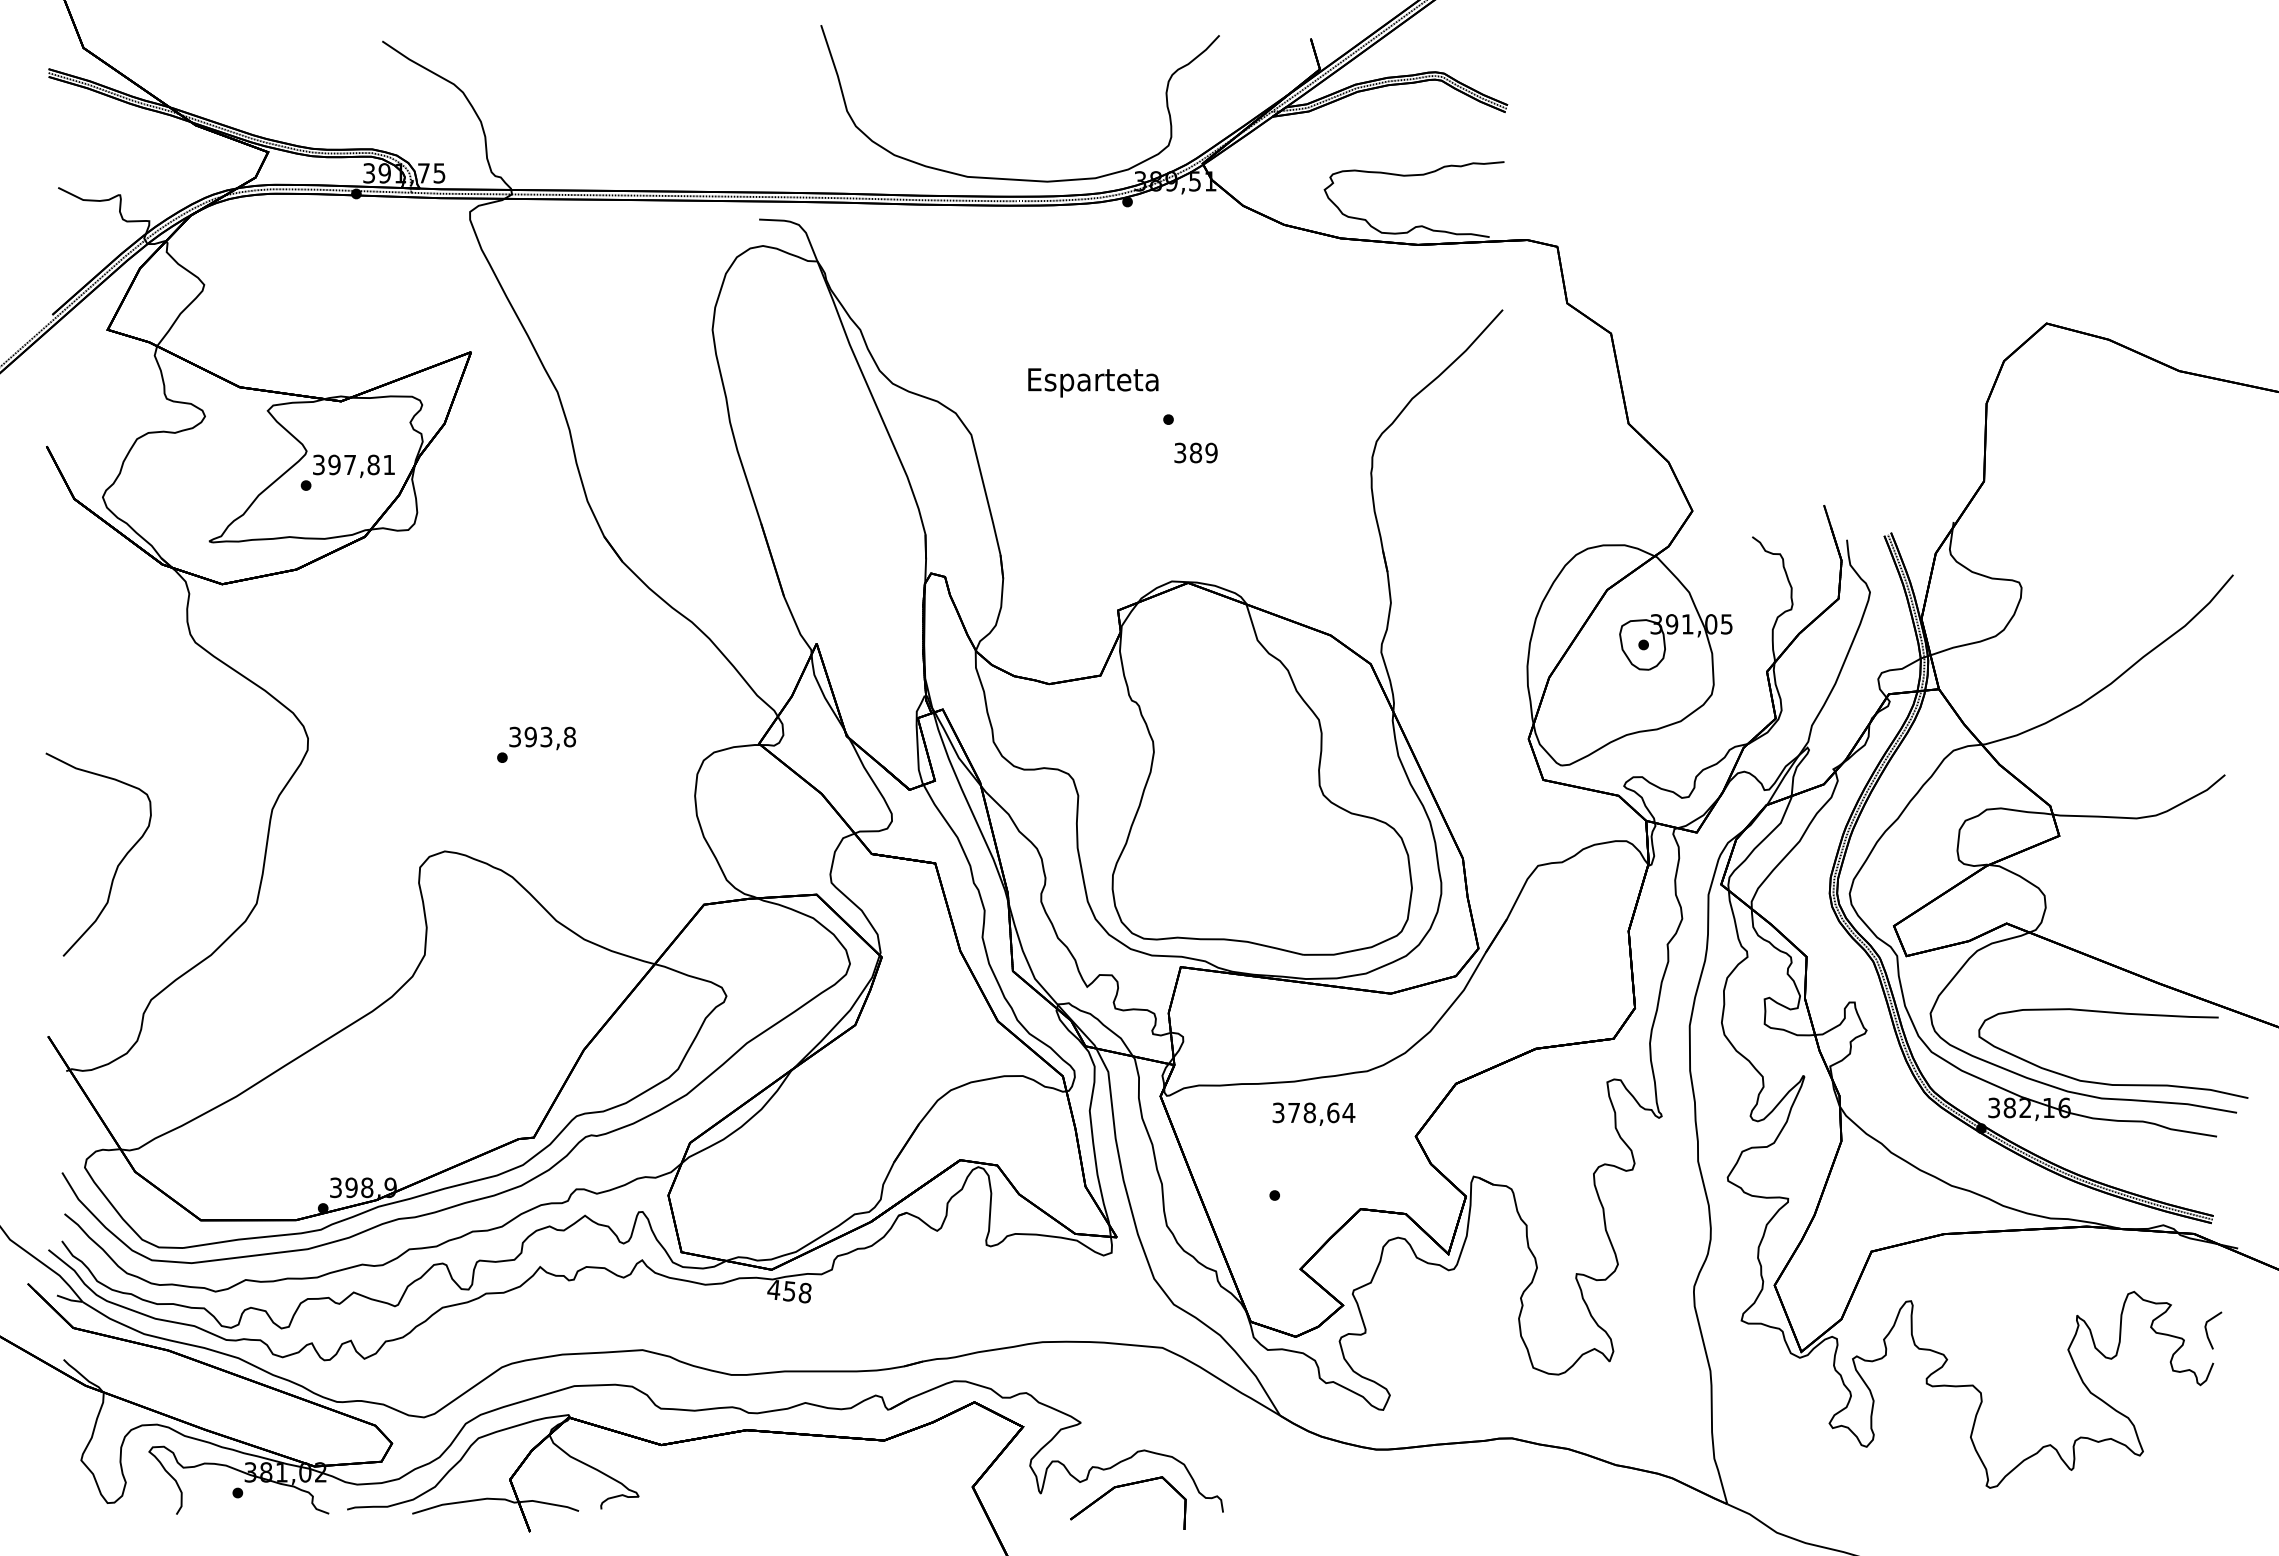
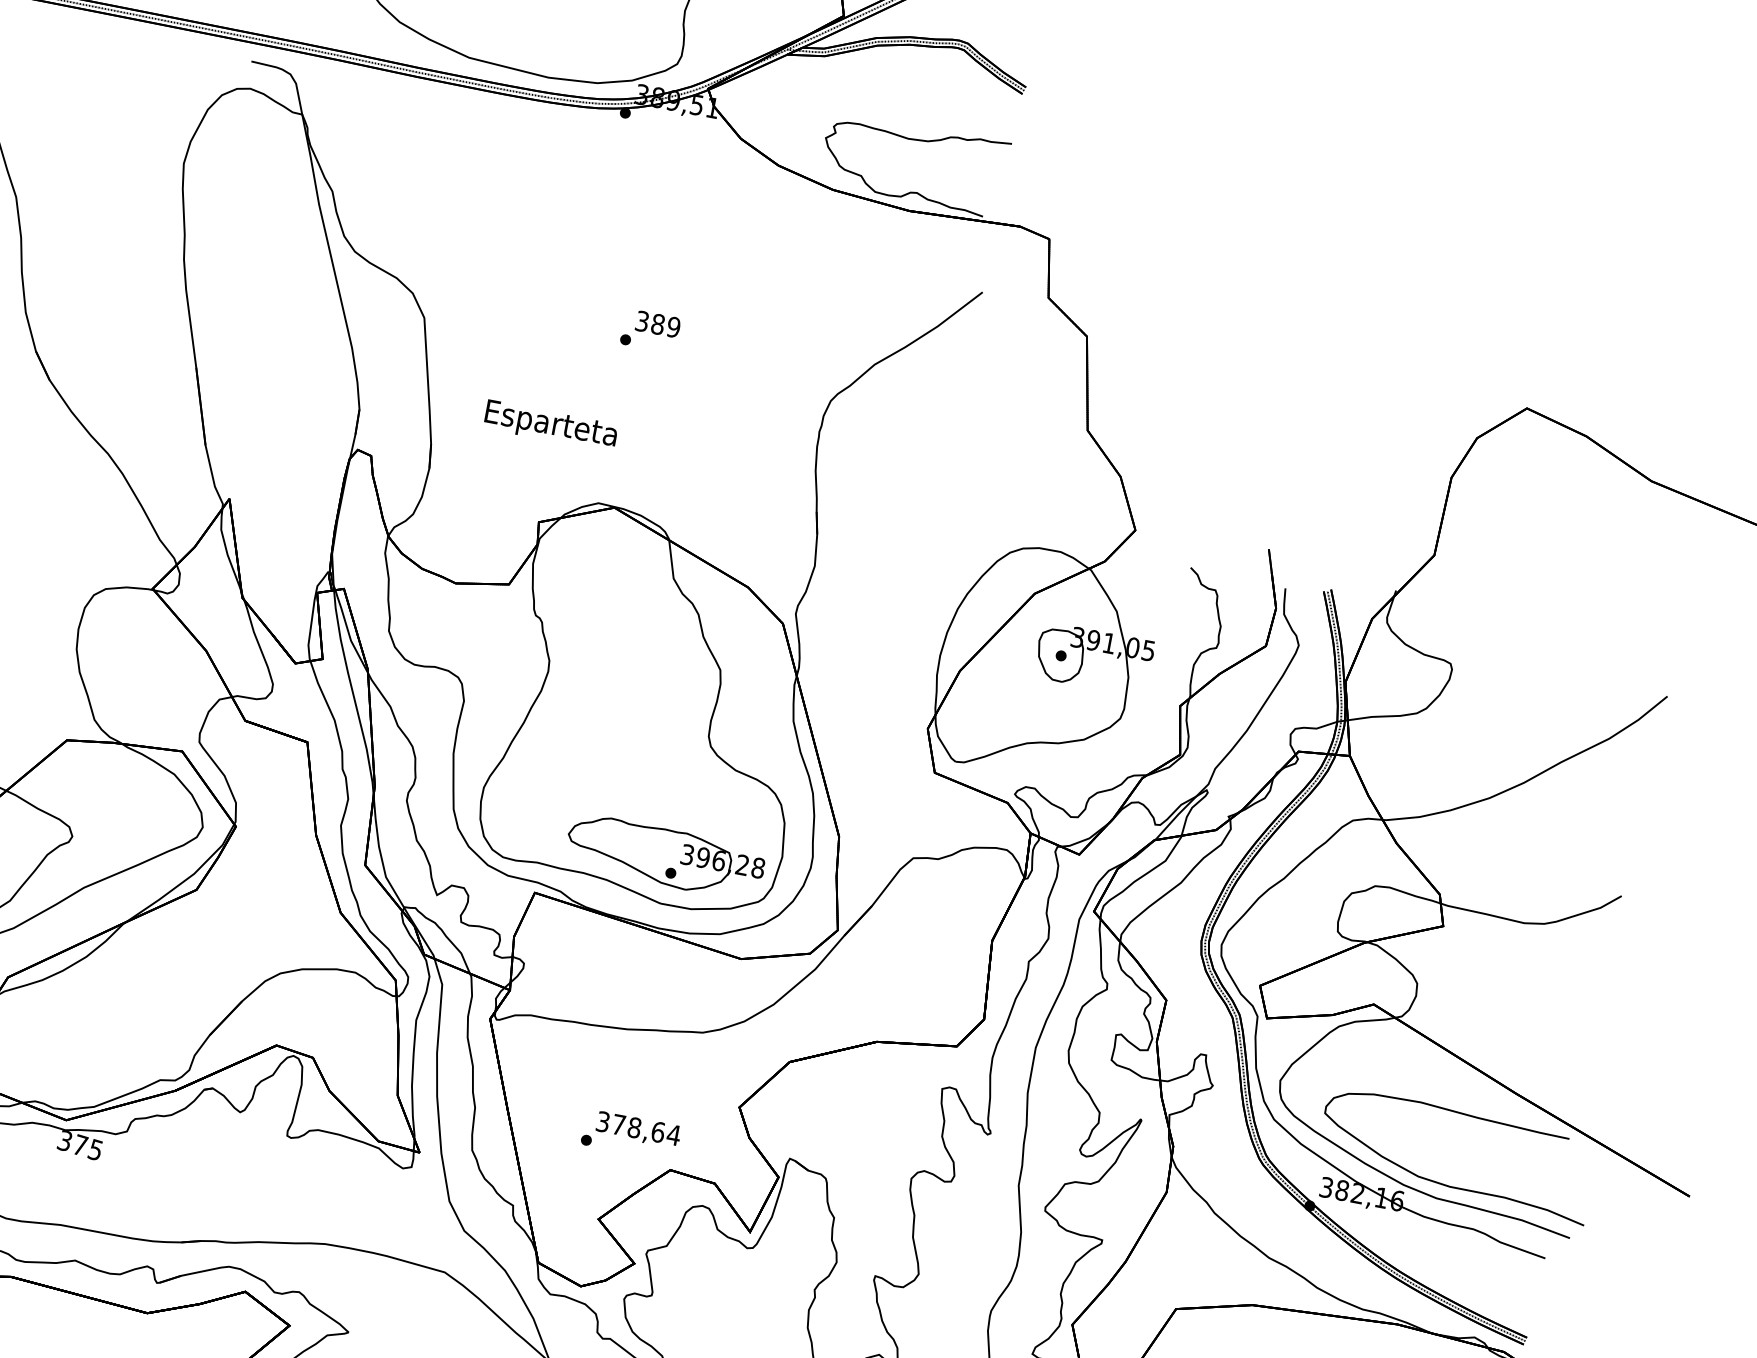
text: (1093, 382) -> (551, 425), moved
text: (1195, 452) -> (657, 323), moved
part: (1299, 909) -> (665, 857), added
text: (1313, 1113) -> (638, 1129), moved
text: (789, 1291) -> (80, 1145), 458 -> 375

